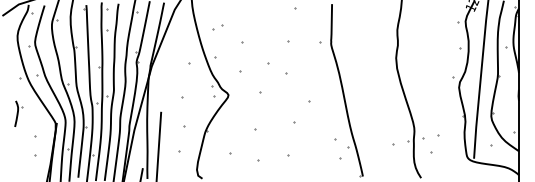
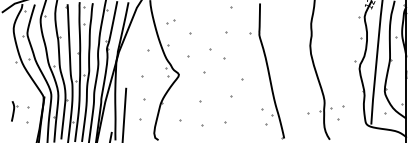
part: (18, 113) -> (14, 111), moved

